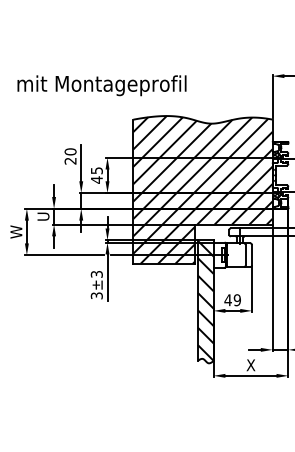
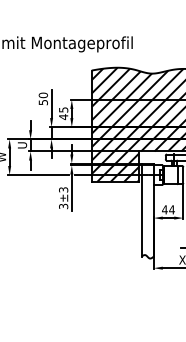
text: (70, 160) -> (43, 102), 20 -> 50
hatch: (205, 300) -> (147, 210), removed
text: (237, 300) -> (172, 210), 49 -> 44

